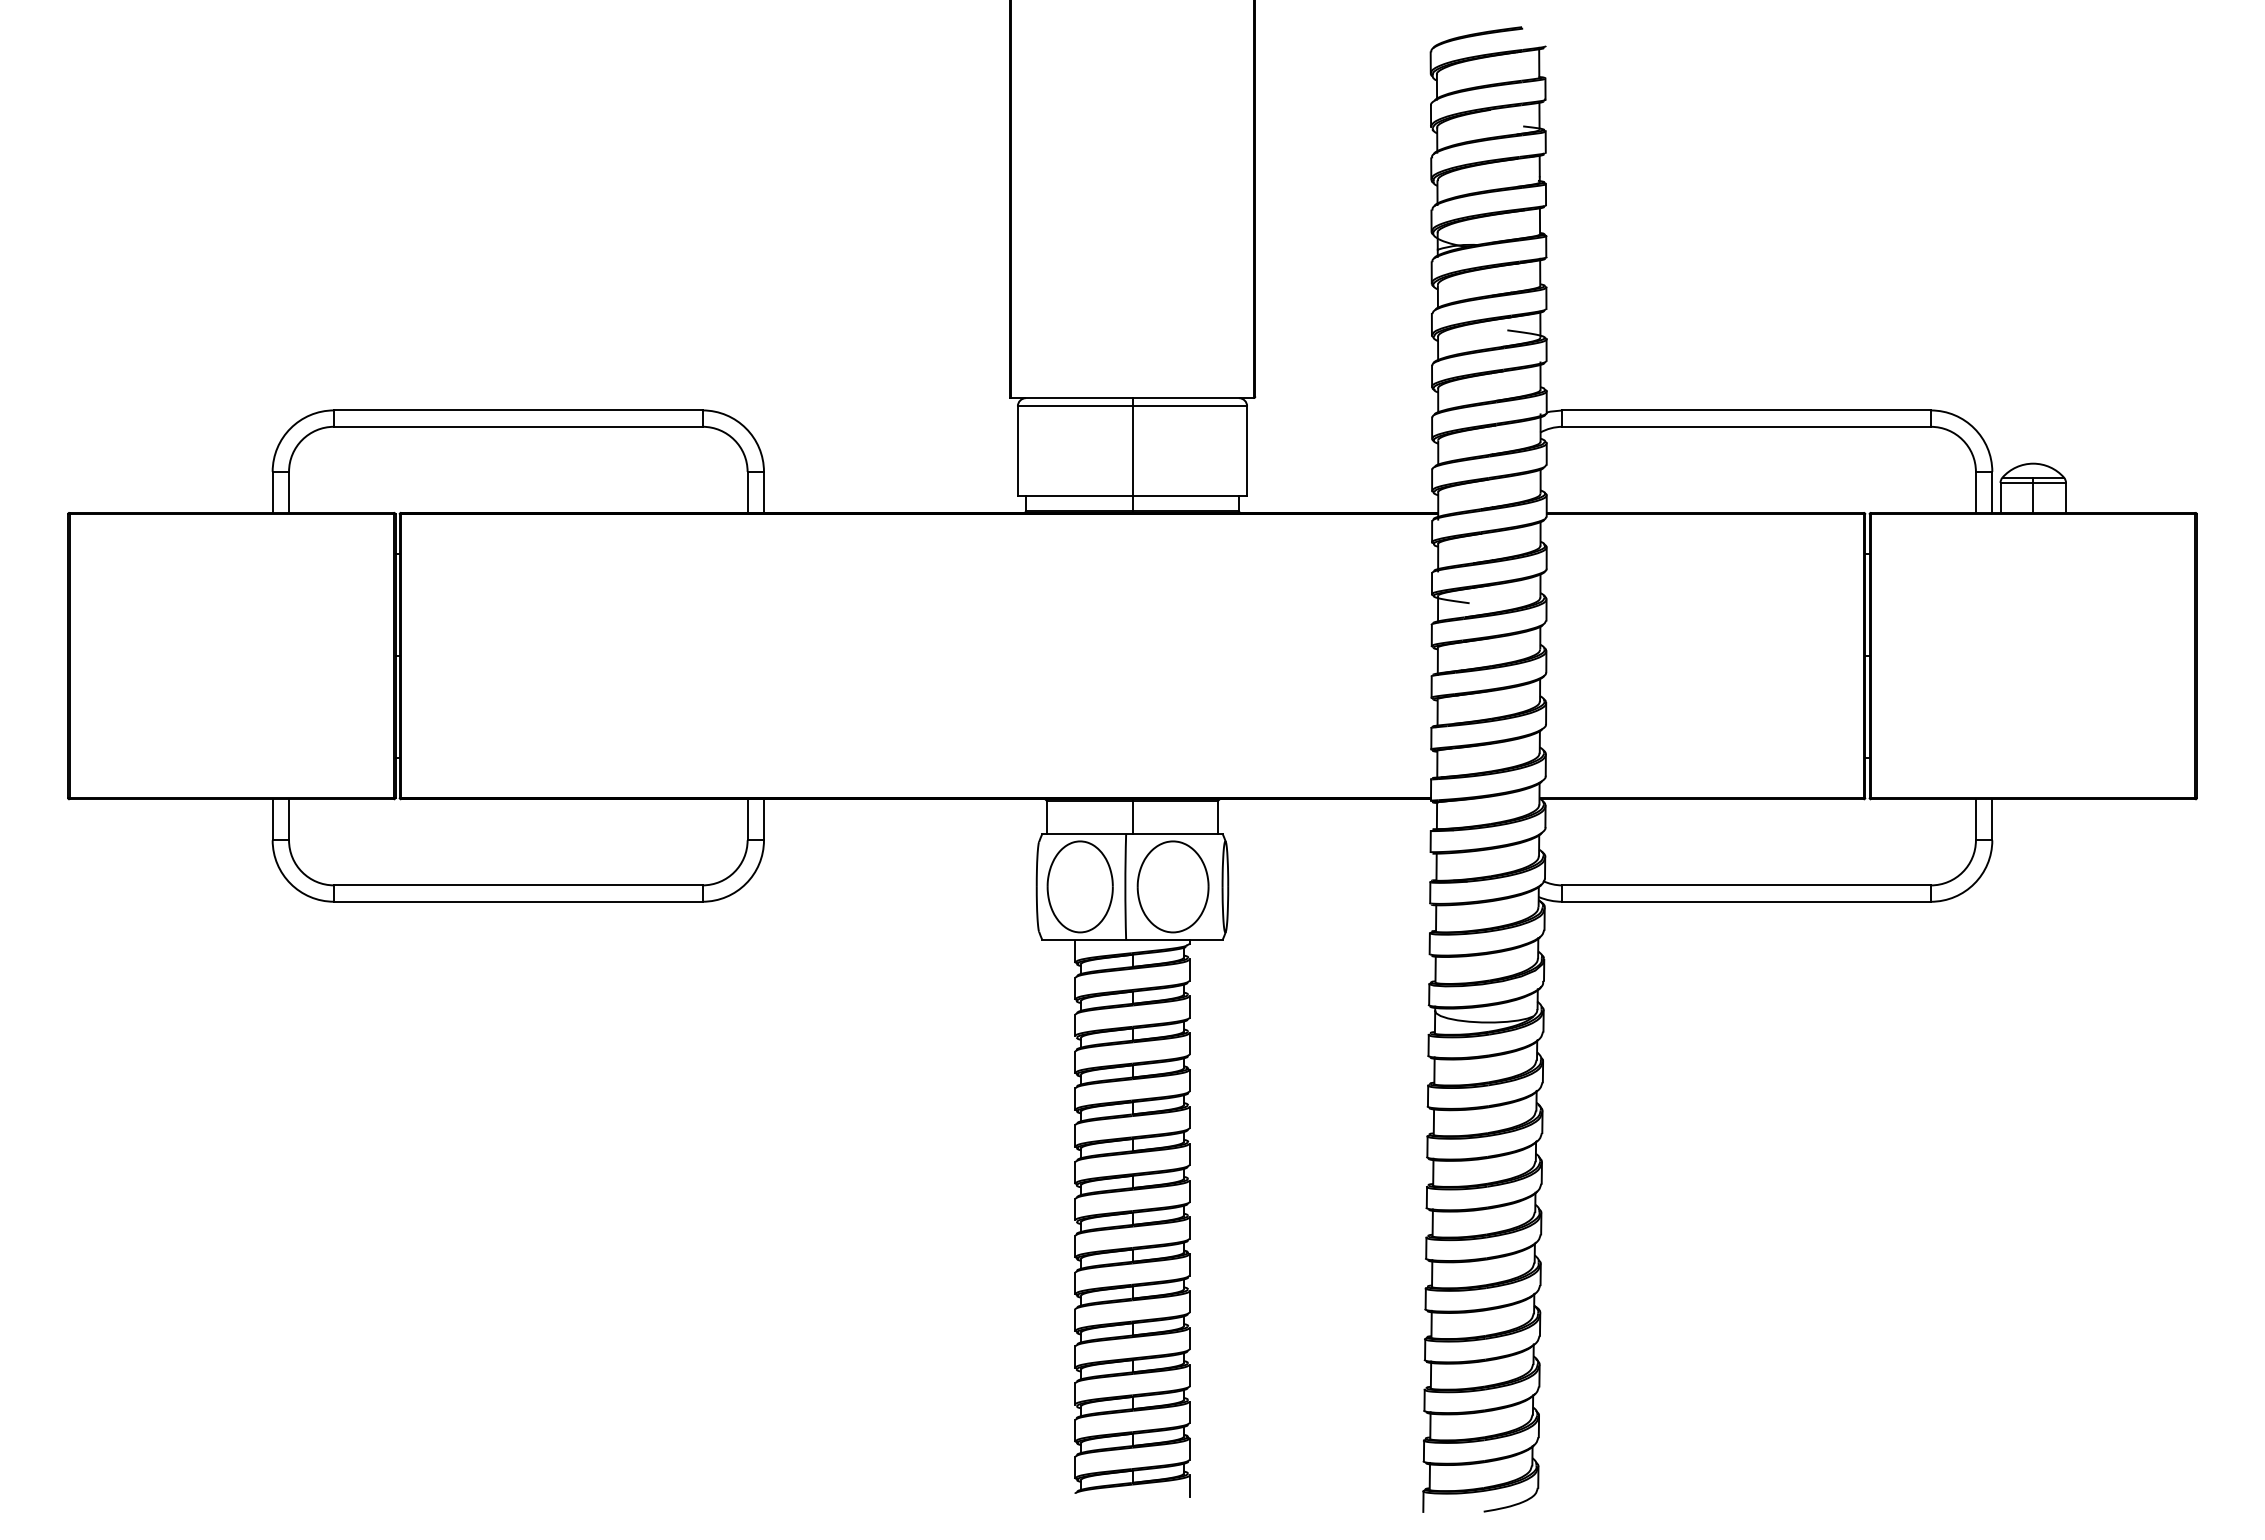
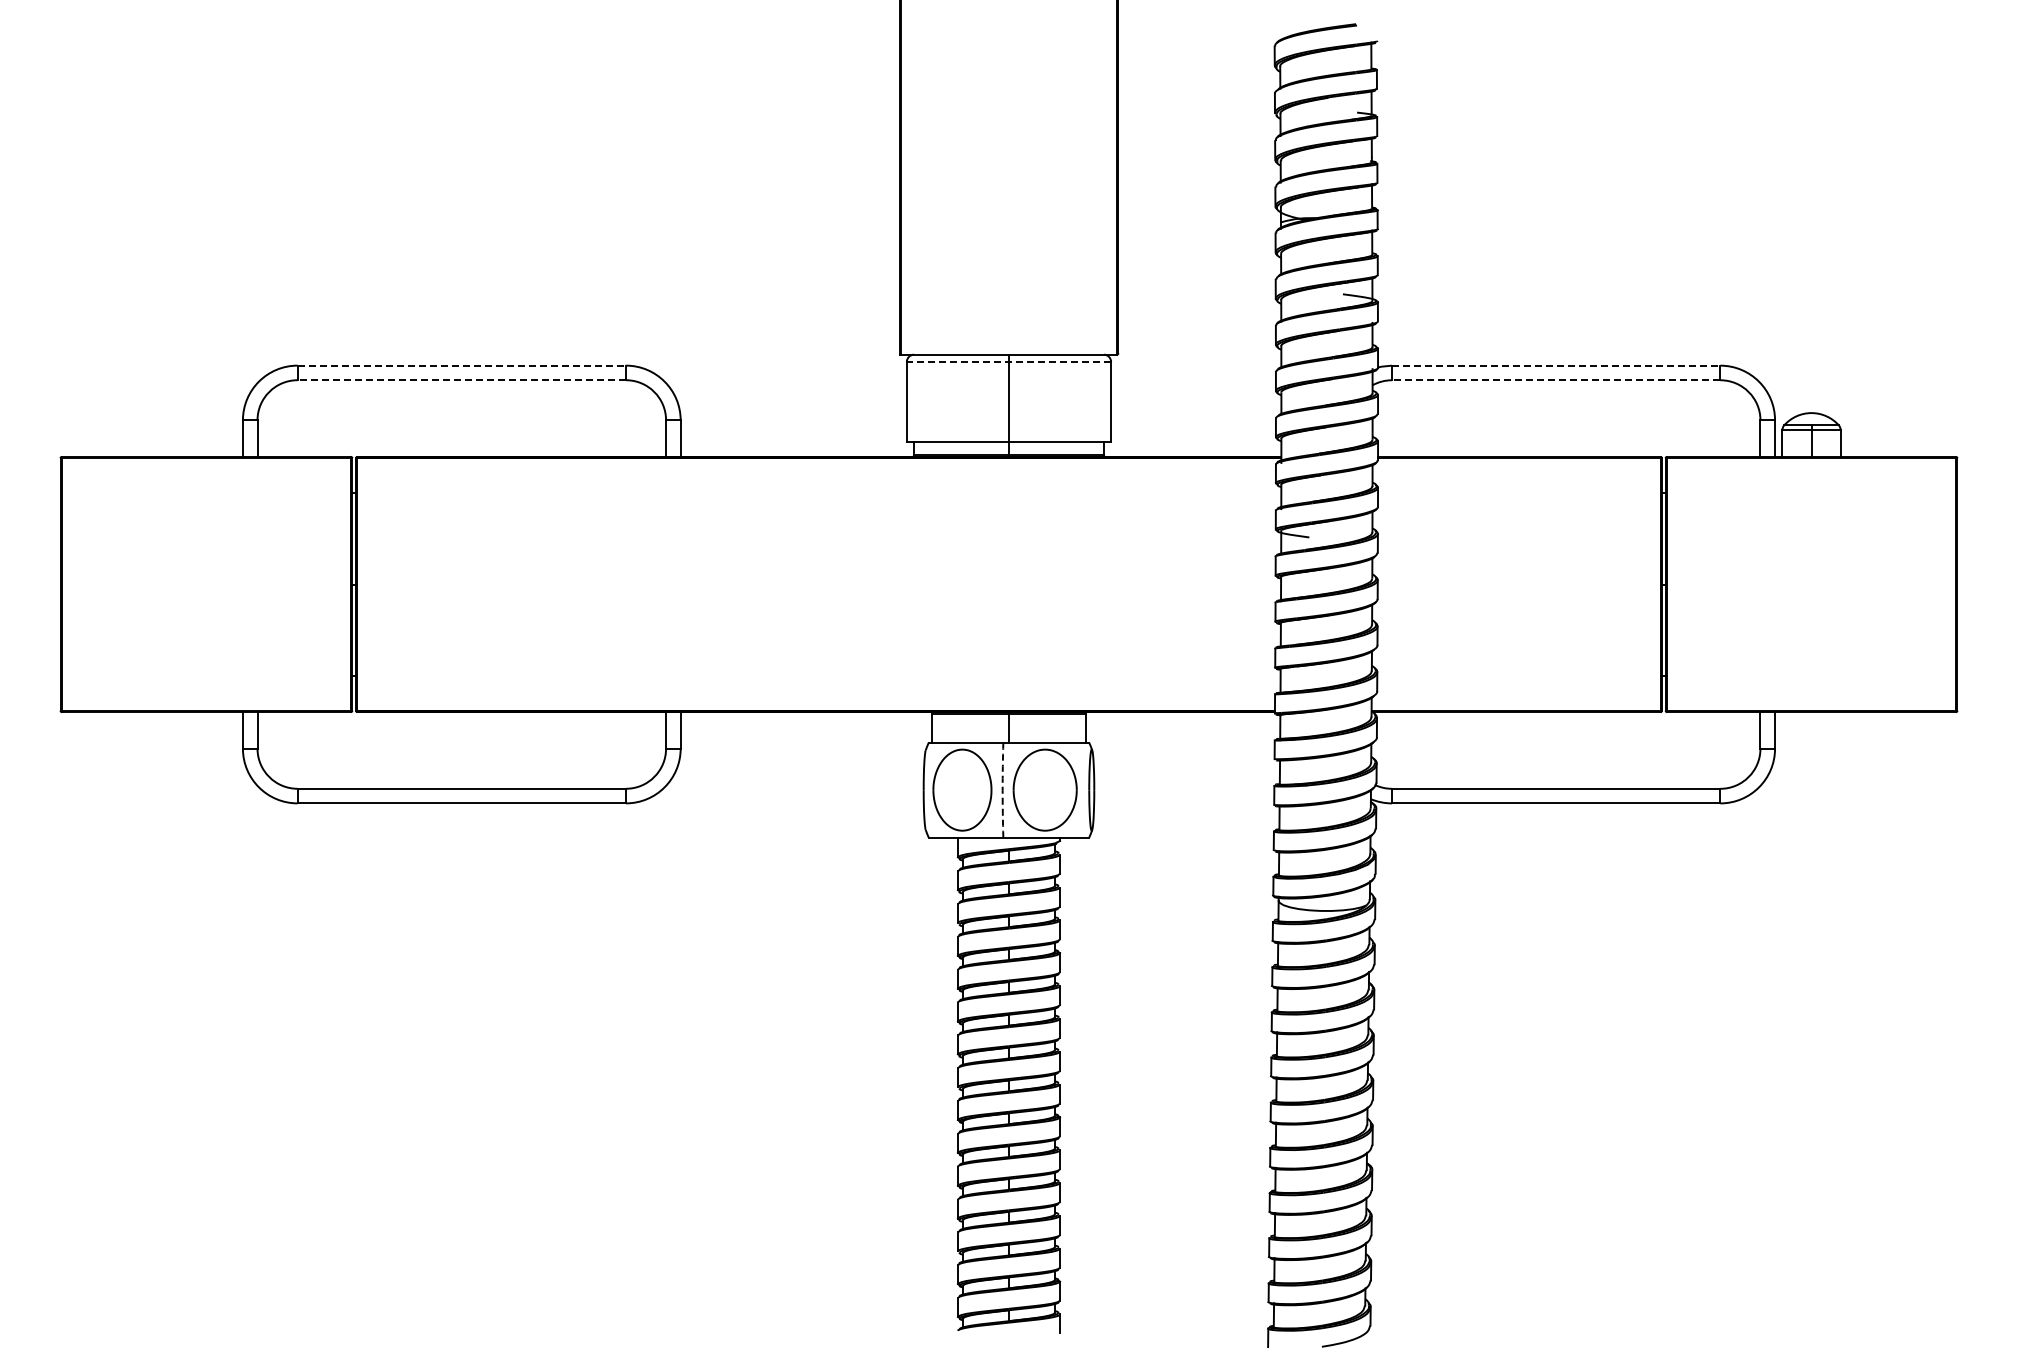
line: (1131, 405) -> (1008, 361), solid -> dashed
line: (519, 410) -> (462, 365), solid -> dashed
line: (1747, 410) -> (1556, 365), solid -> dashed
line: (517, 427) -> (461, 380), solid -> dashed
line: (1745, 427) -> (1555, 380), solid -> dashed
arc: (1125, 887) -> (1002, 790), solid -> dashed

